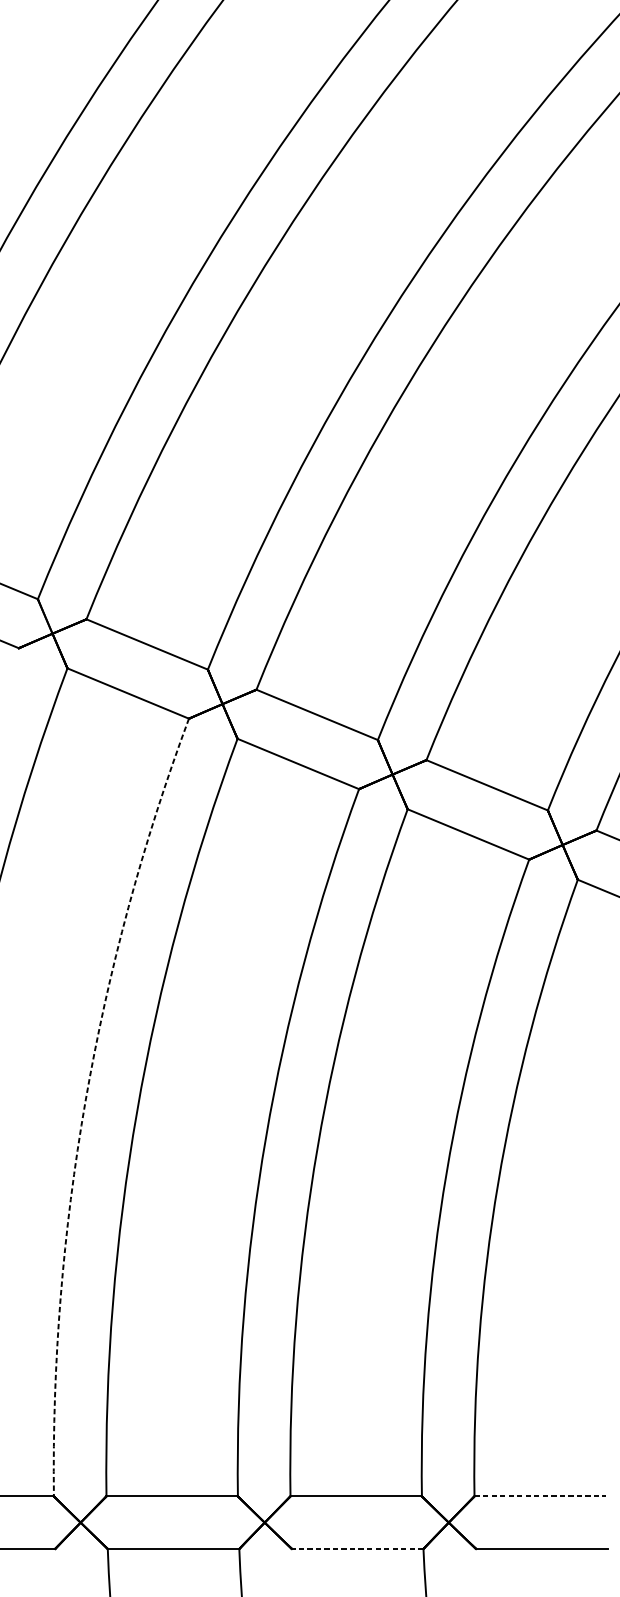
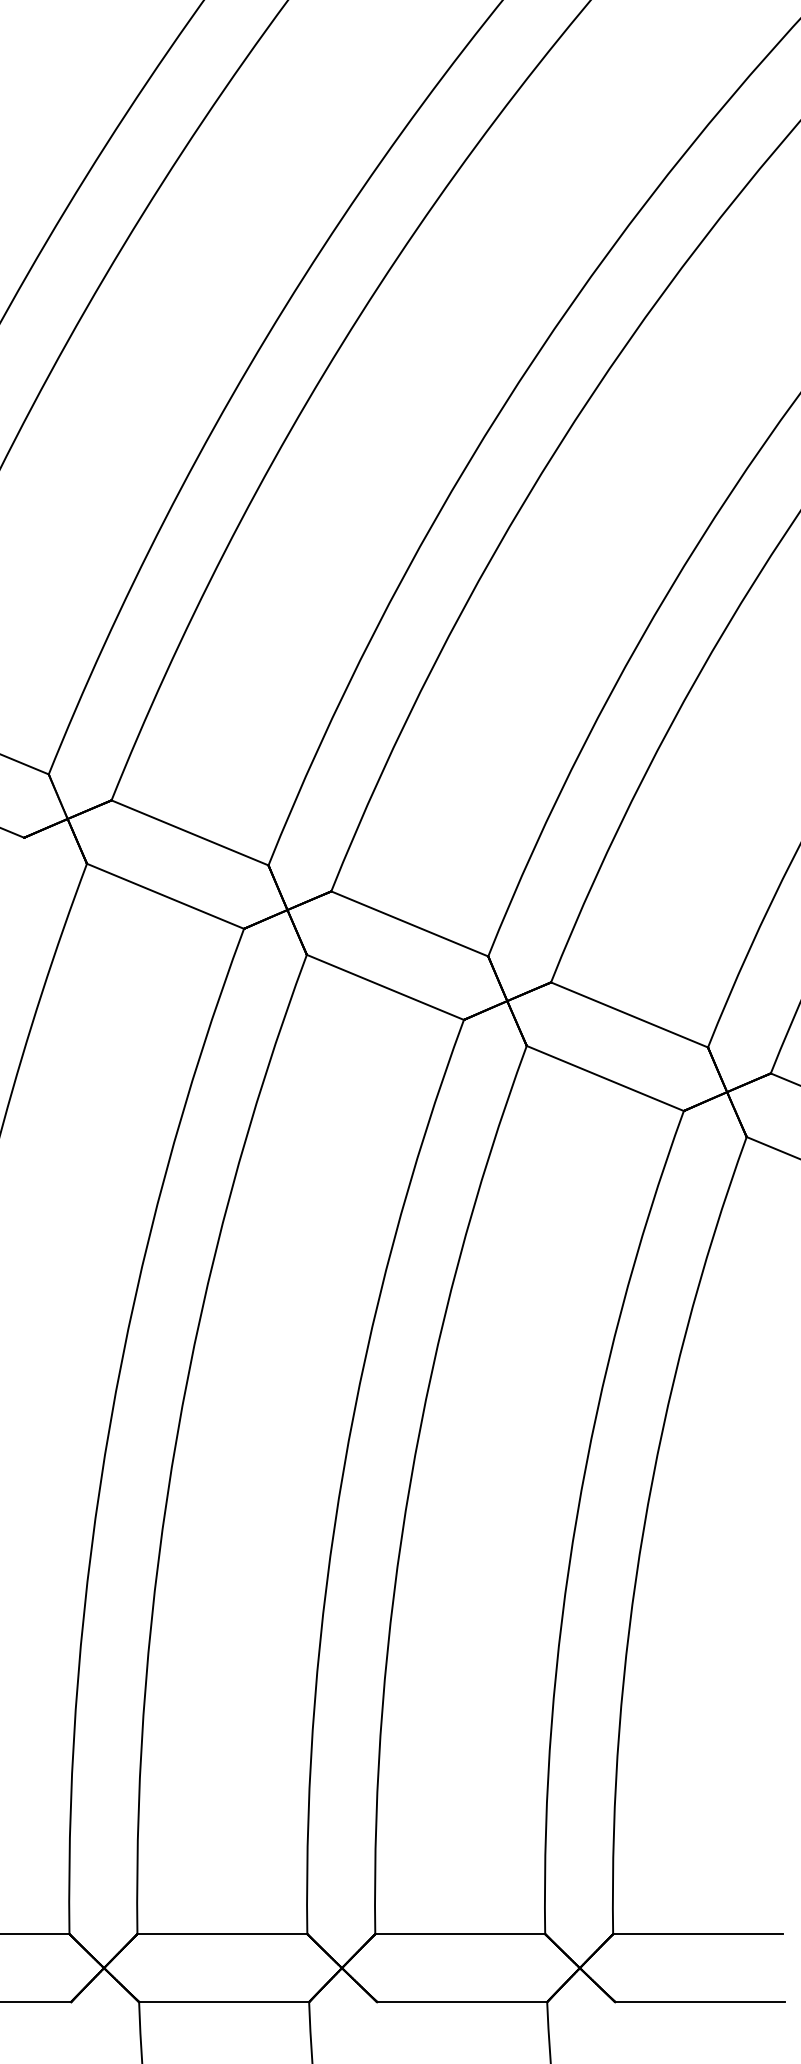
arc: (85, 1101) -> (110, 1423), dashed -> solid
line: (540, 1496) -> (698, 1934), dashed -> solid
line: (357, 1549) -> (461, 2002), dashed -> solid

